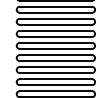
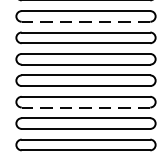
line: (55, 24) -> (85, 21), solid -> dashed
line: (55, 73) -> (85, 108), solid -> dashed

